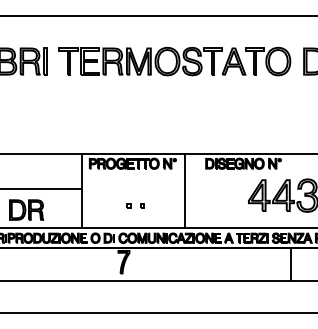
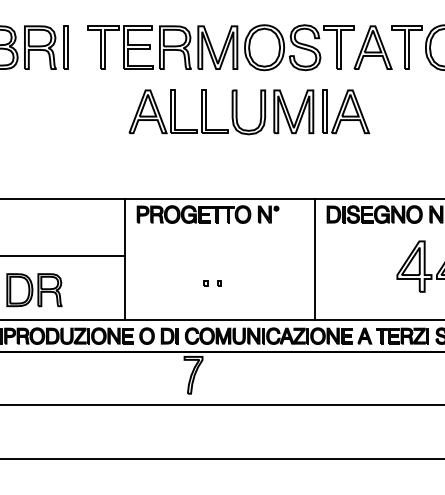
part: (158, 100) -> (249, 111), added
line: (184, 191) -> (315, 259), moved
part: (135, 206) -> (212, 284), size x0.62

